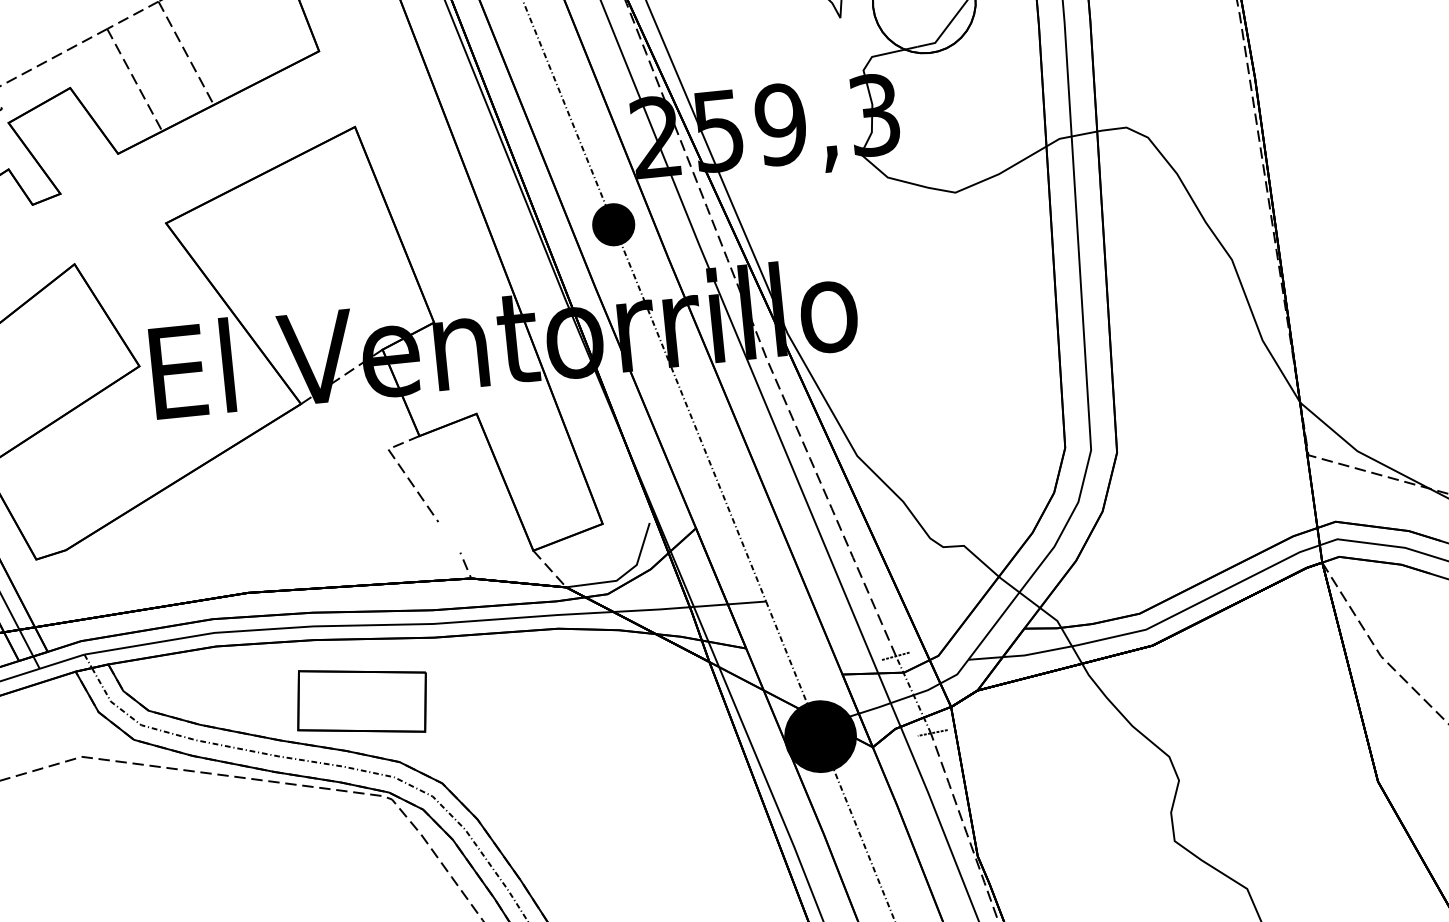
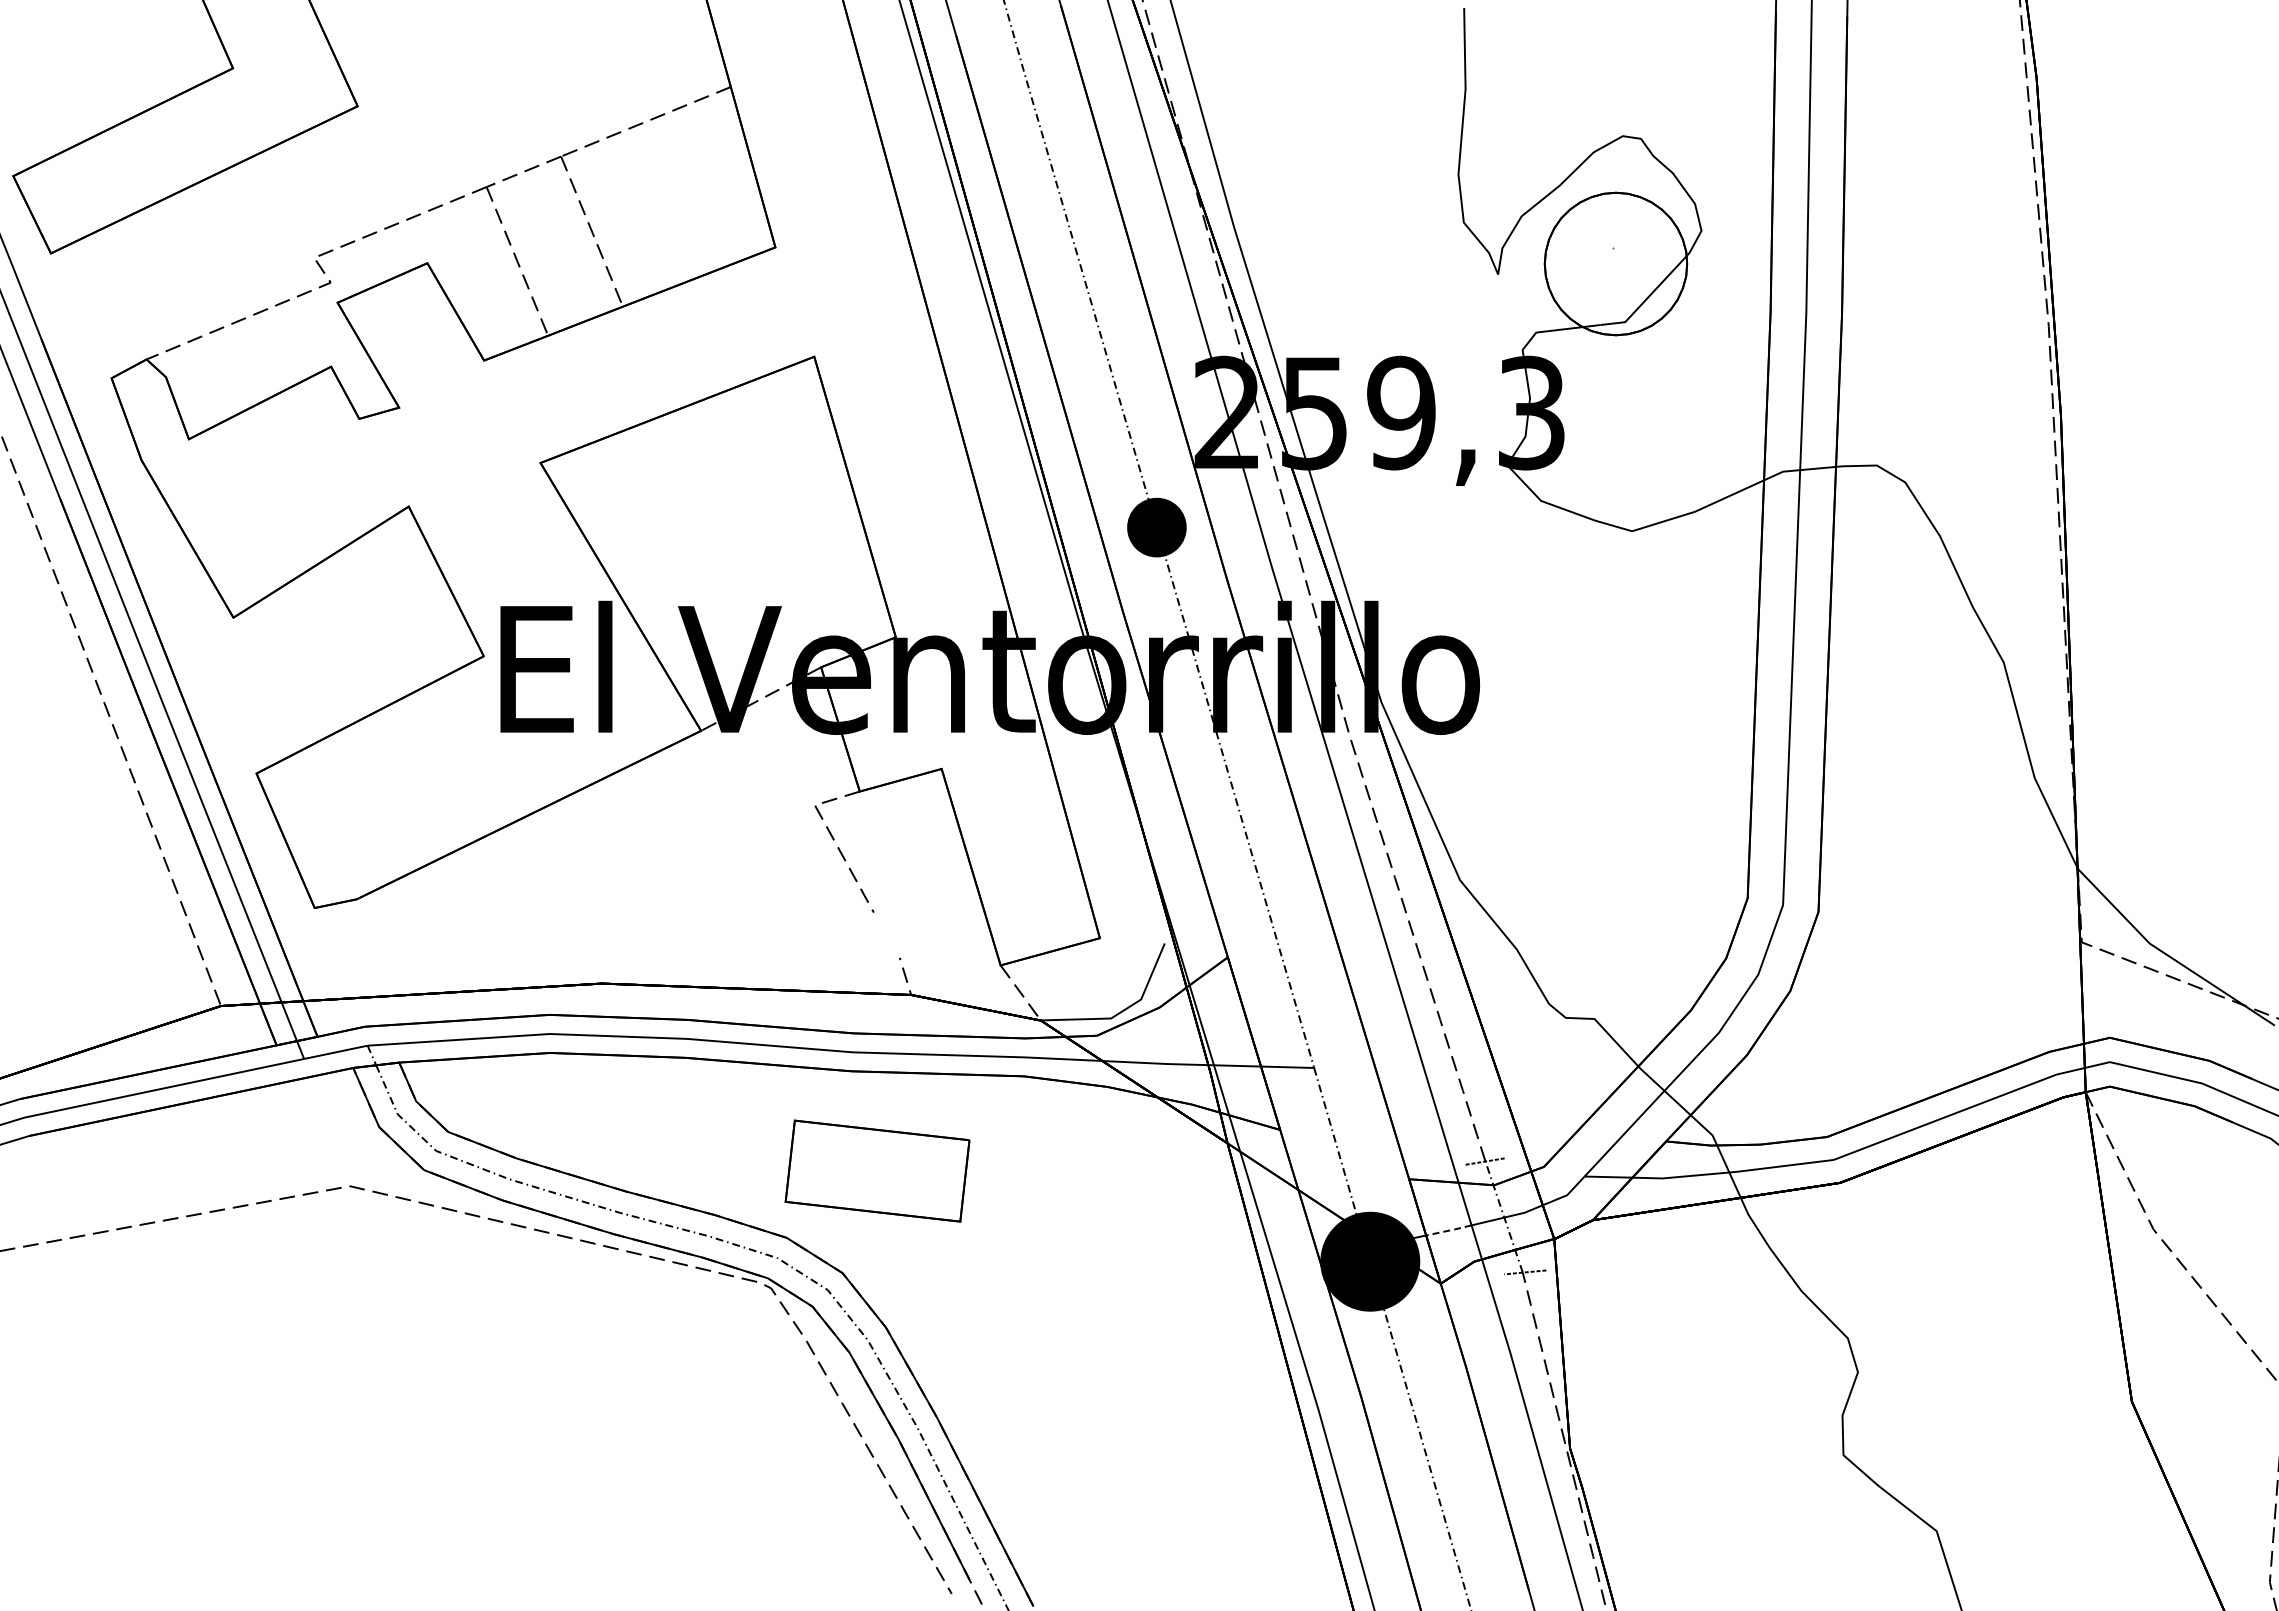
part: (361, 701) -> (877, 1170), moved
line: (874, 708) -> (1448, 1230), solid -> dashed

